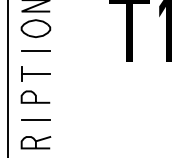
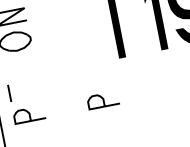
line: (35, 51) -> (19, 66), removed
line: (35, 74) -> (24, 90), removed
curve: (104, 96) -> (103, 99), added
line: (35, 119) -> (33, 138), removed

